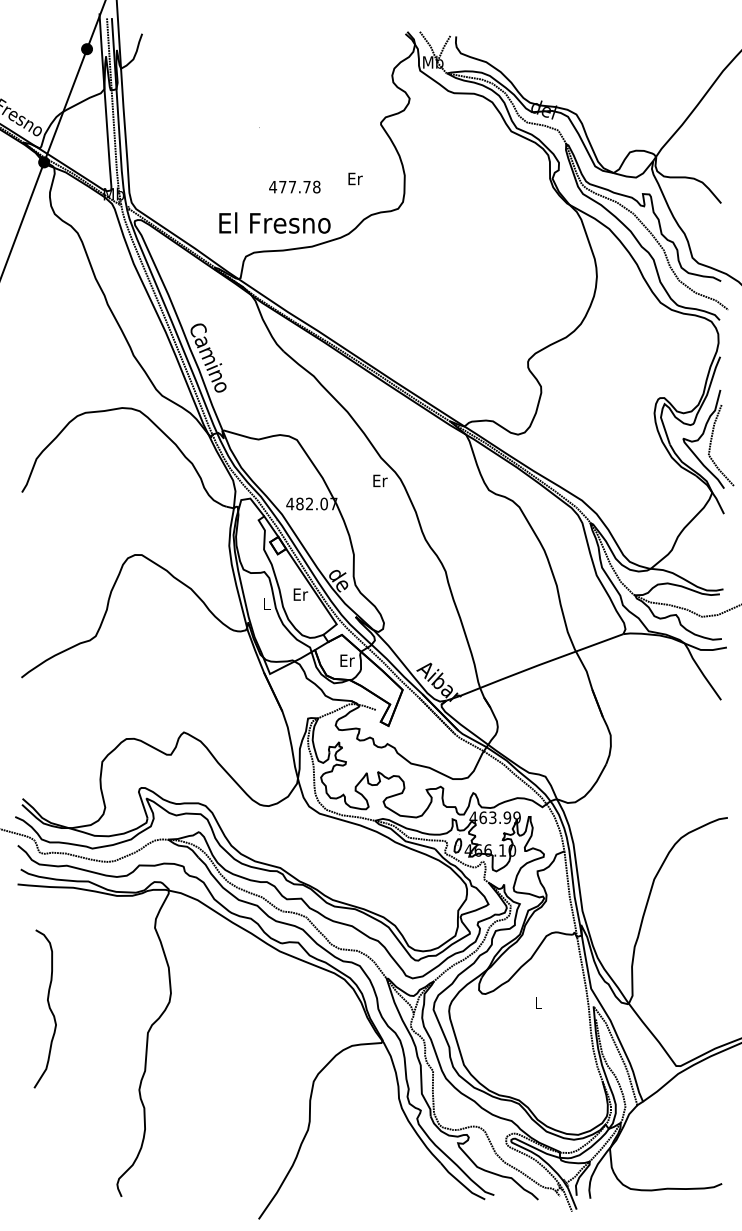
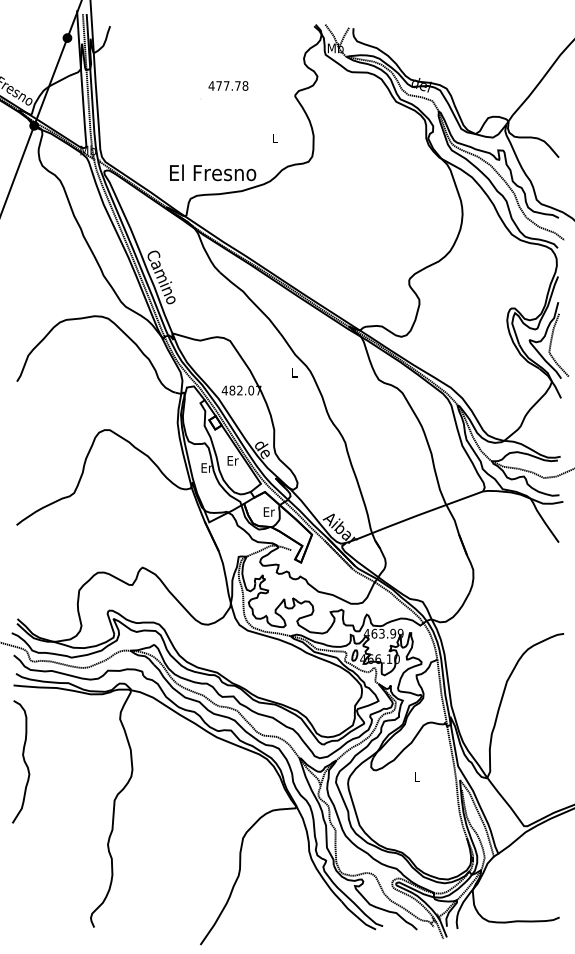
text: (355, 178) -> (275, 138), Er -> L
text: (294, 186) -> (228, 85), moved
text: (380, 480) -> (294, 372), Er -> L
text: (266, 603) -> (206, 467), L -> Er
curve: (48, 1008) -> (23, 761), moved

